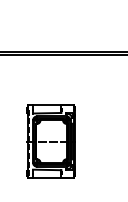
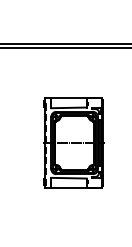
part: (50, 141) -> (73, 142), moved

